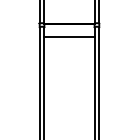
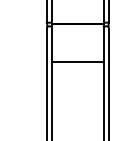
line: (69, 37) -> (77, 62), moved

